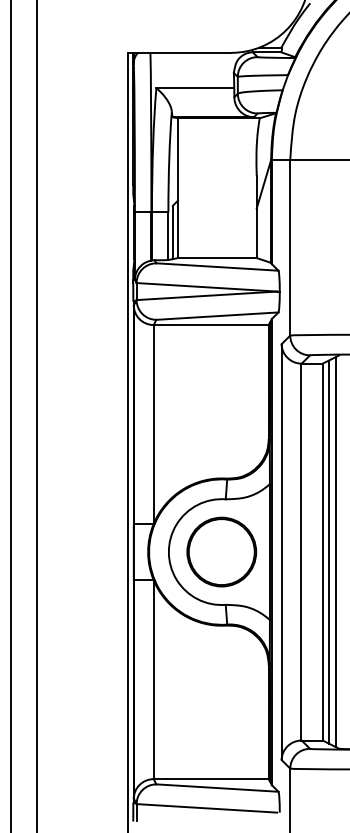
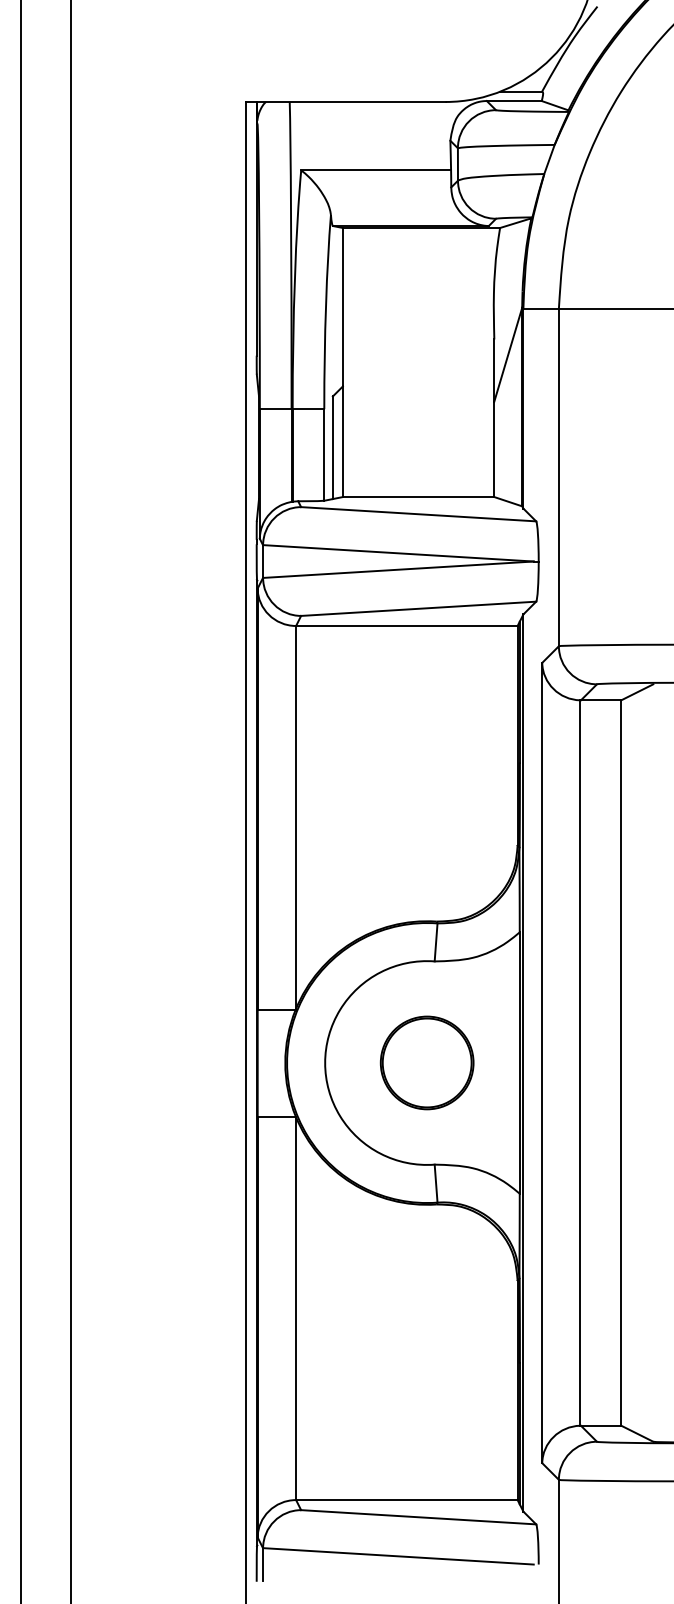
part: (221, 551) -> (426, 1061), size x0.7
line: (328, 551) -> (632, 1061), removed
line: (335, 552) -> (645, 1063), removed

